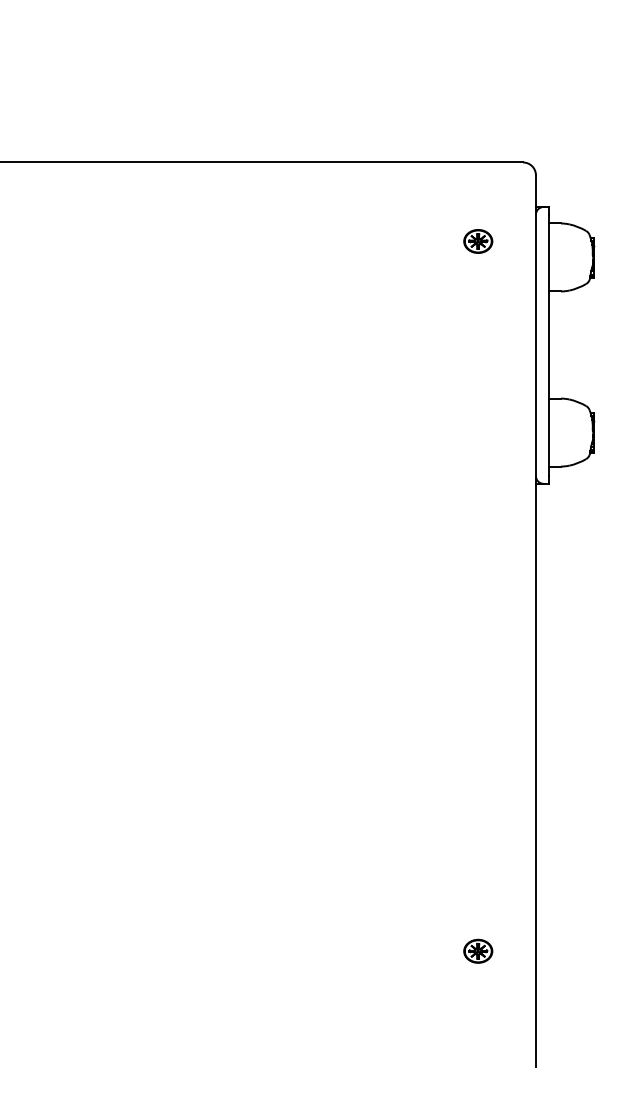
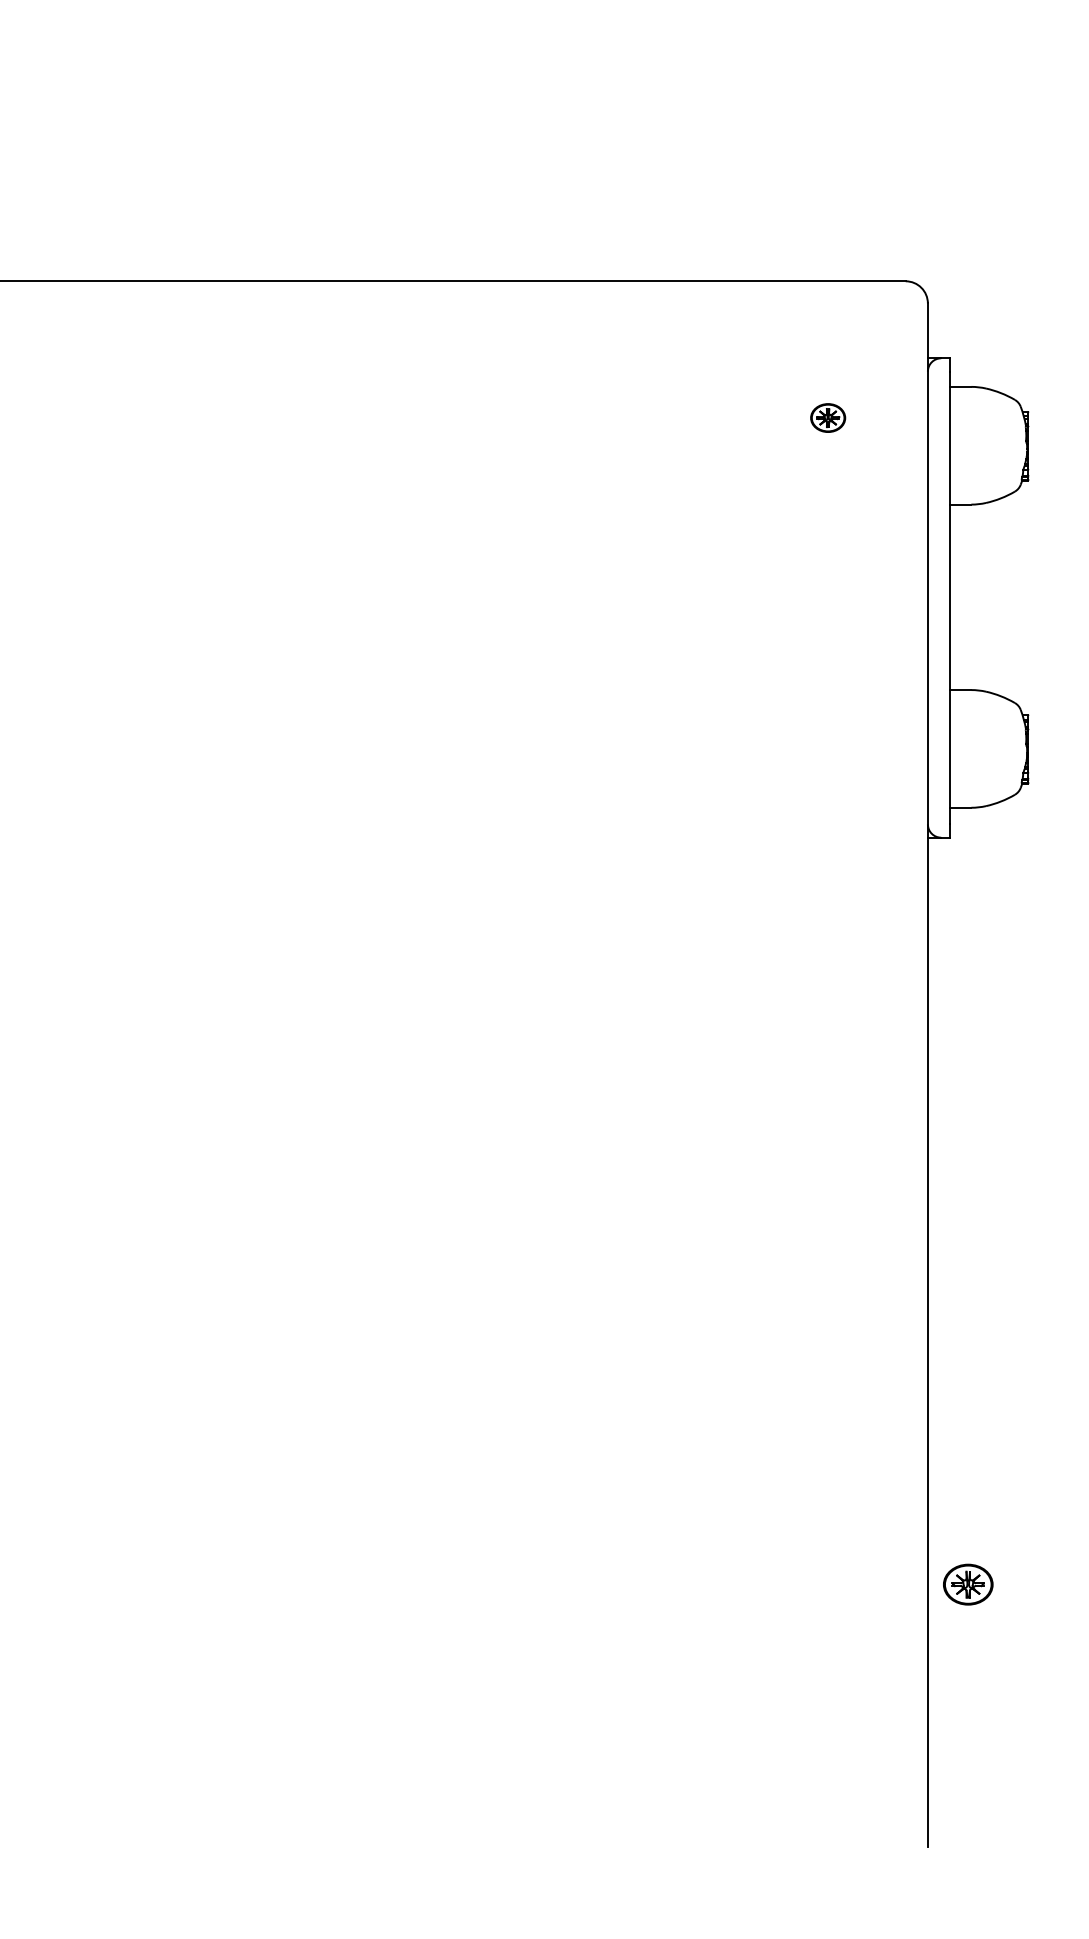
part: (478, 241) -> (828, 418), size x0.7
part: (478, 950) -> (968, 1583), moved

